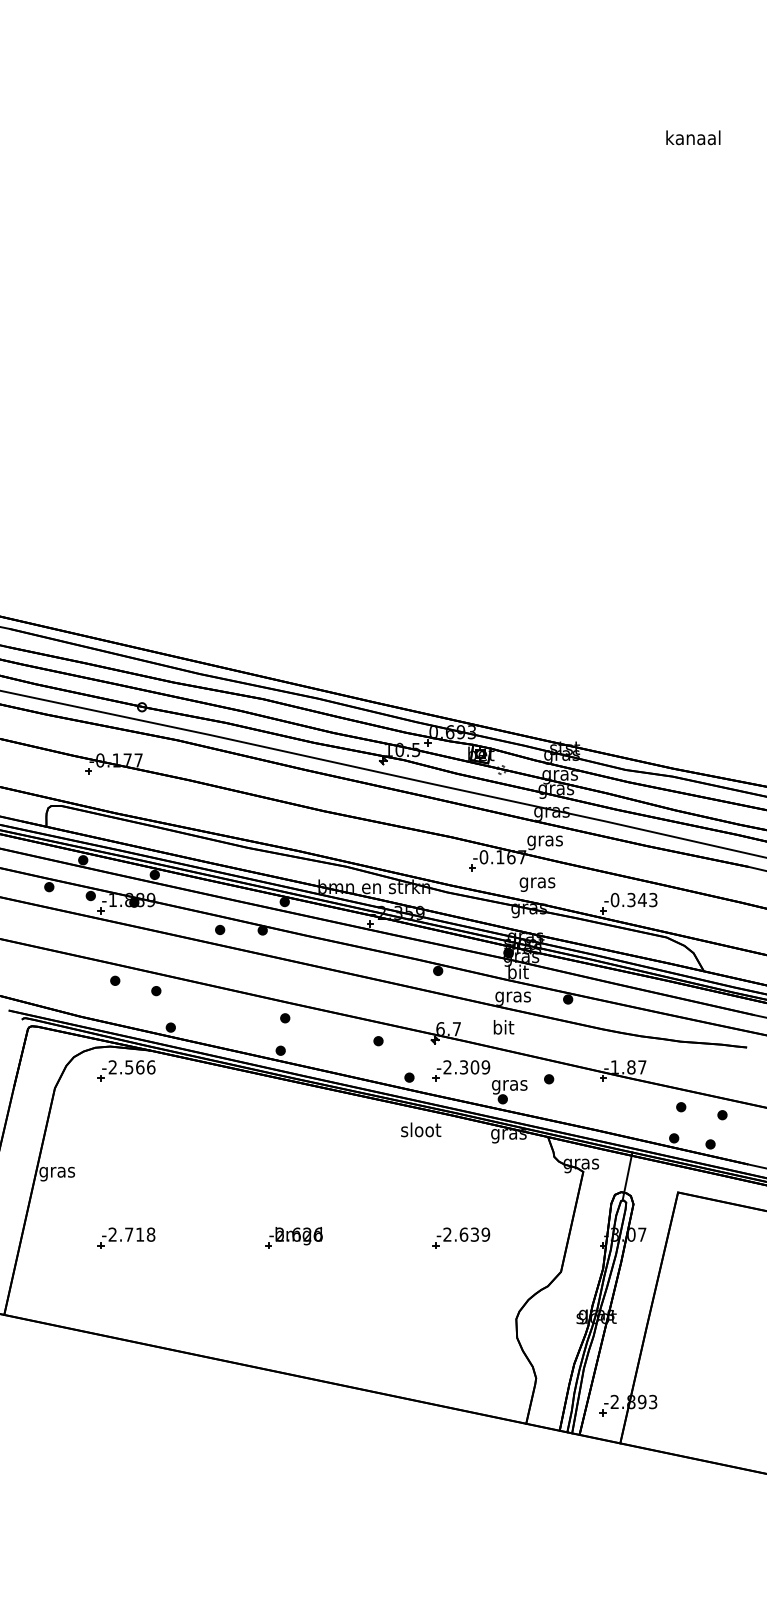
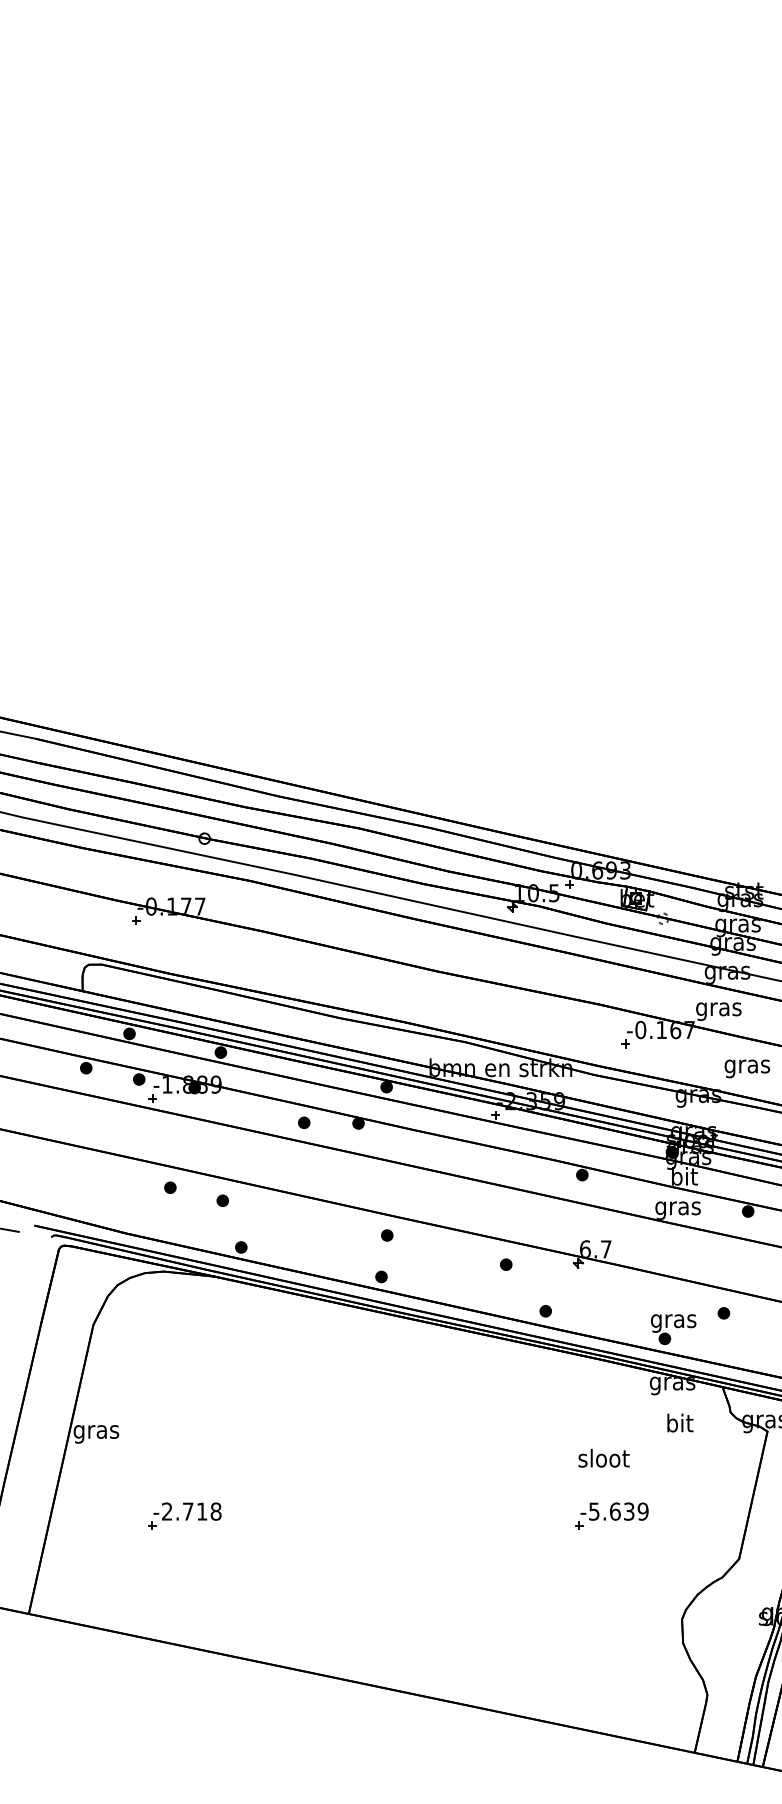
text: (537, 884) -> (747, 1068), moved
text: (503, 1027) -> (679, 1423), moved
part: (126, 1070) -> (184, 1302), removed
part: (461, 1070) -> (612, 1302), removed
text: (421, 1129) -> (604, 1457), moved
text: (447, 1234) -> (594, 1511), -2.639 -> -5.639
part: (293, 1237) -> (397, 1515), removed

